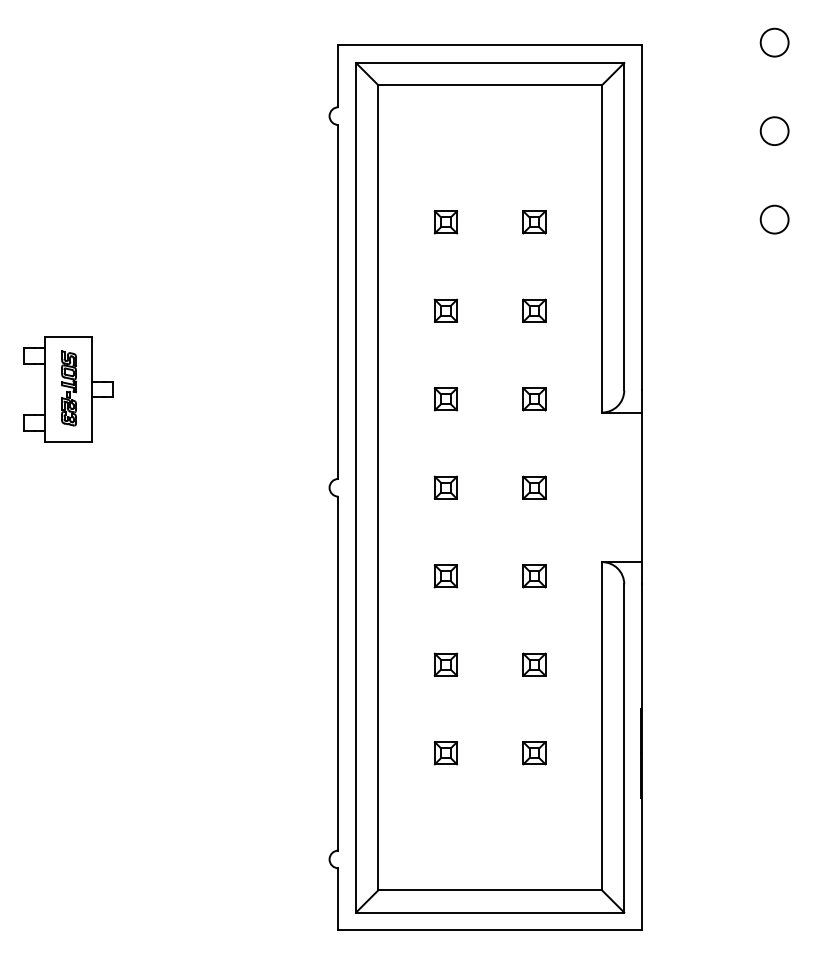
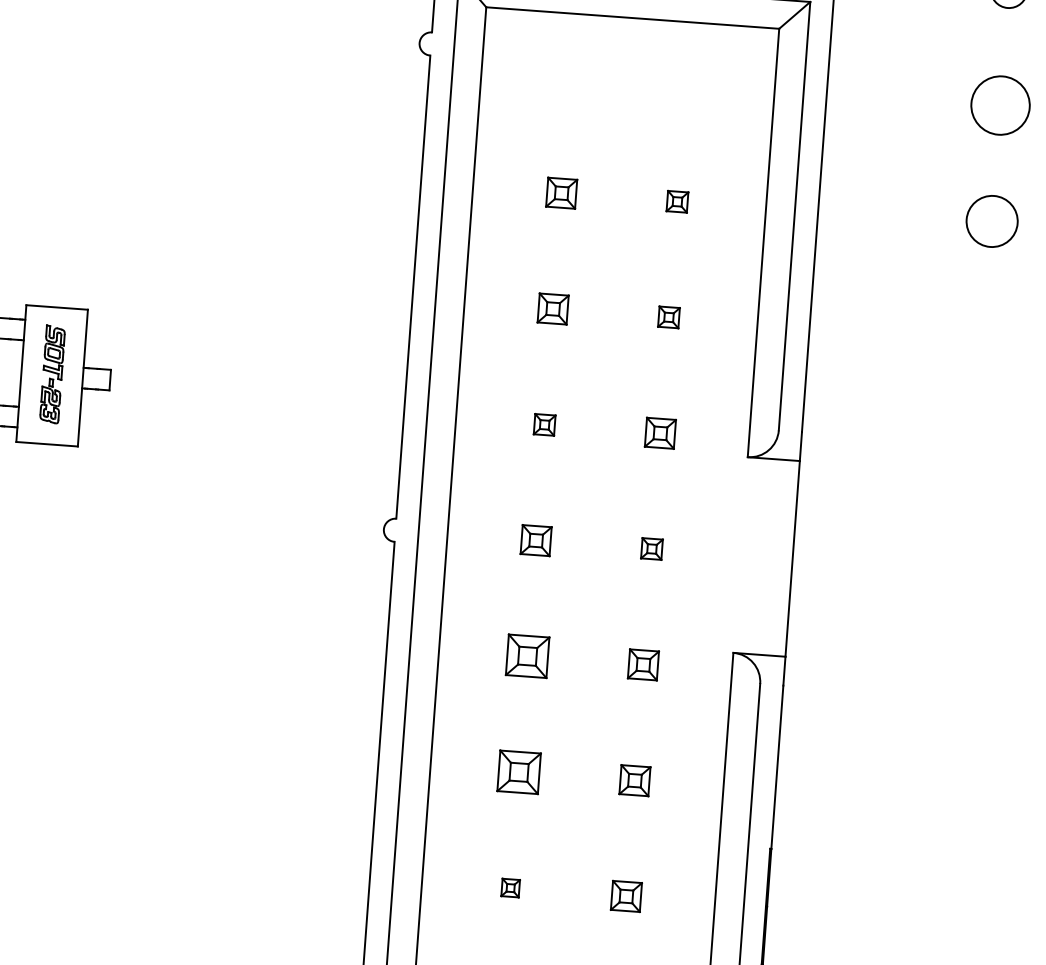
circle: (774, 131) -> (1000, 105), size x1.6
circle: (774, 219) -> (991, 221), size x1.4
part: (534, 222) -> (677, 201), size x0.7
part: (534, 310) -> (669, 317), size x0.7
part: (445, 399) -> (544, 425), size x0.7
part: (534, 487) -> (652, 548), size x0.7
part: (445, 576) -> (527, 656), size x1.4
part: (445, 664) -> (518, 771), size x1.4
part: (445, 753) -> (510, 888), size x0.6

